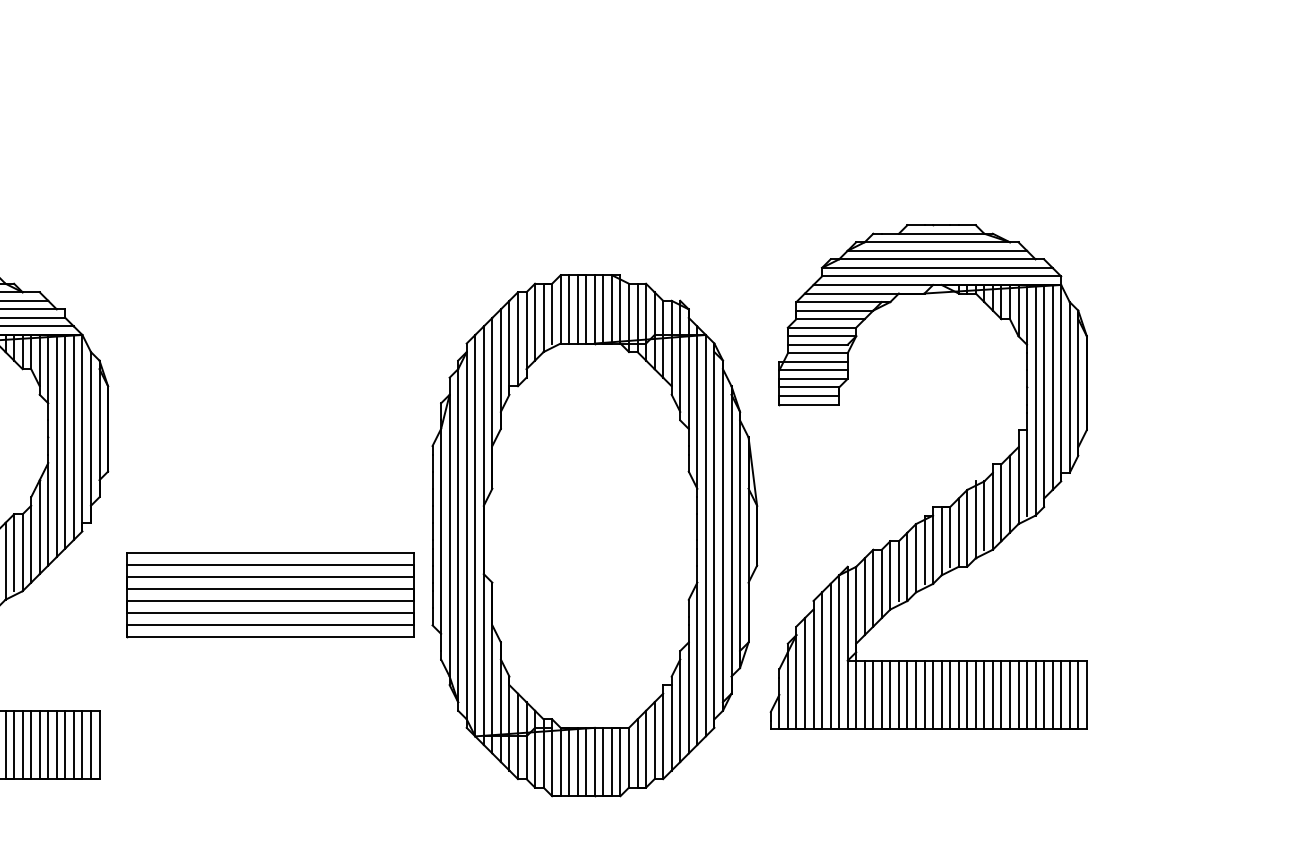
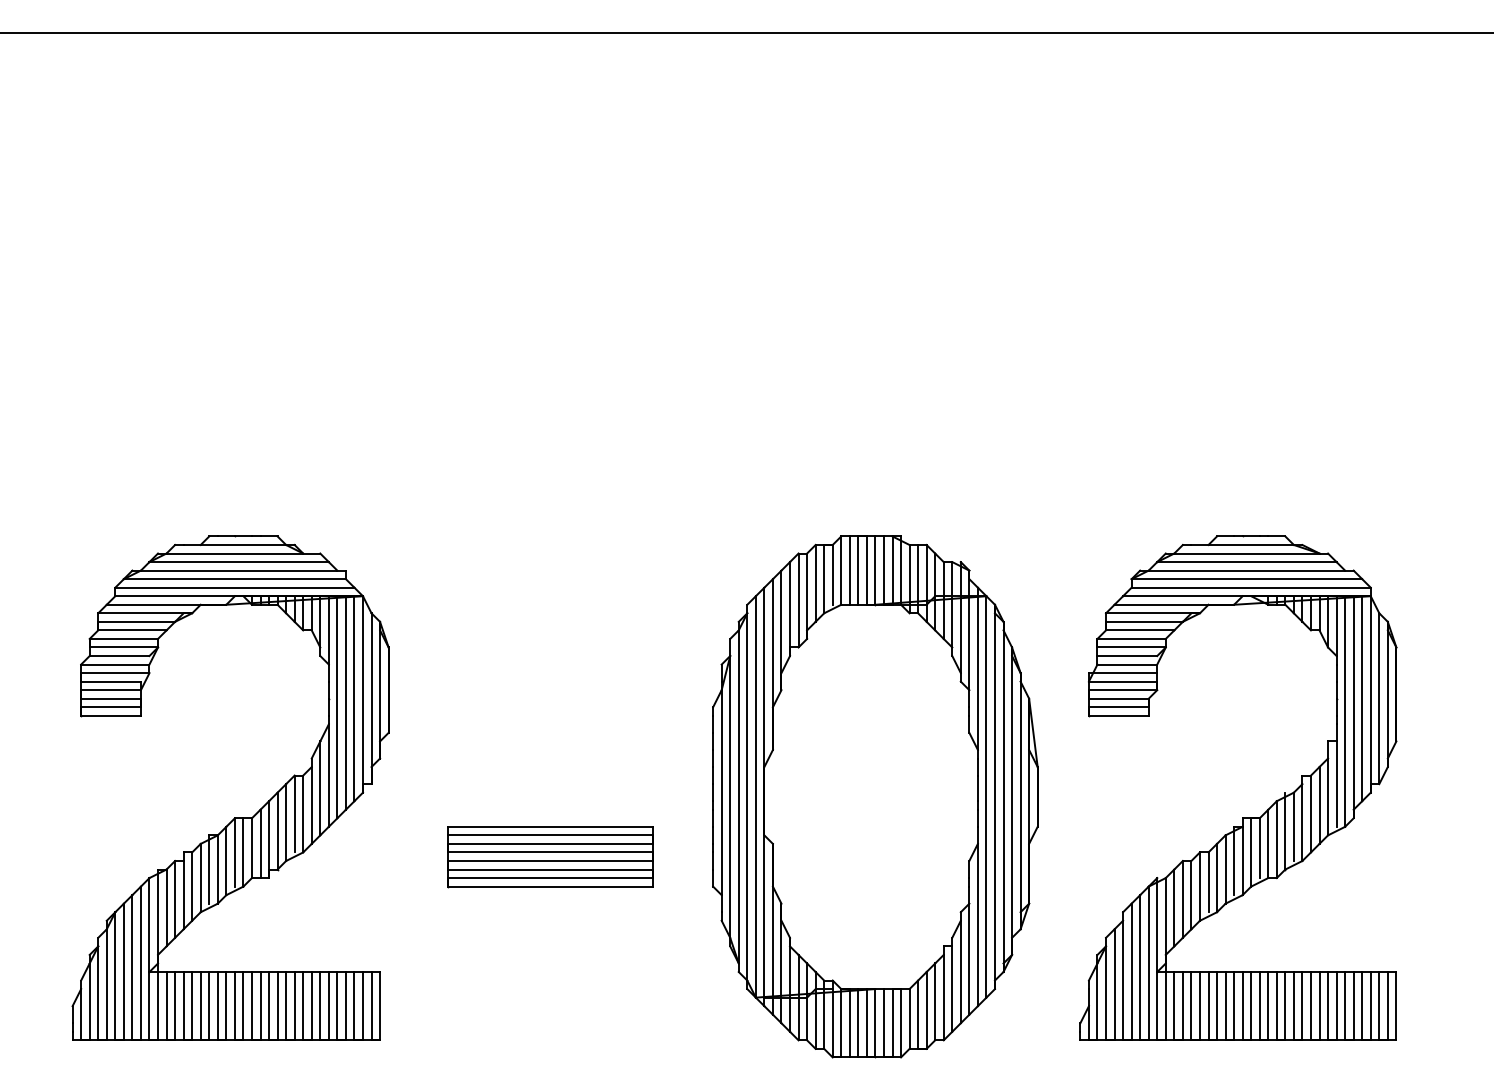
part: (932, 506) -> (1242, 817), moved
part: (269, 596) -> (550, 857), size x0.71

